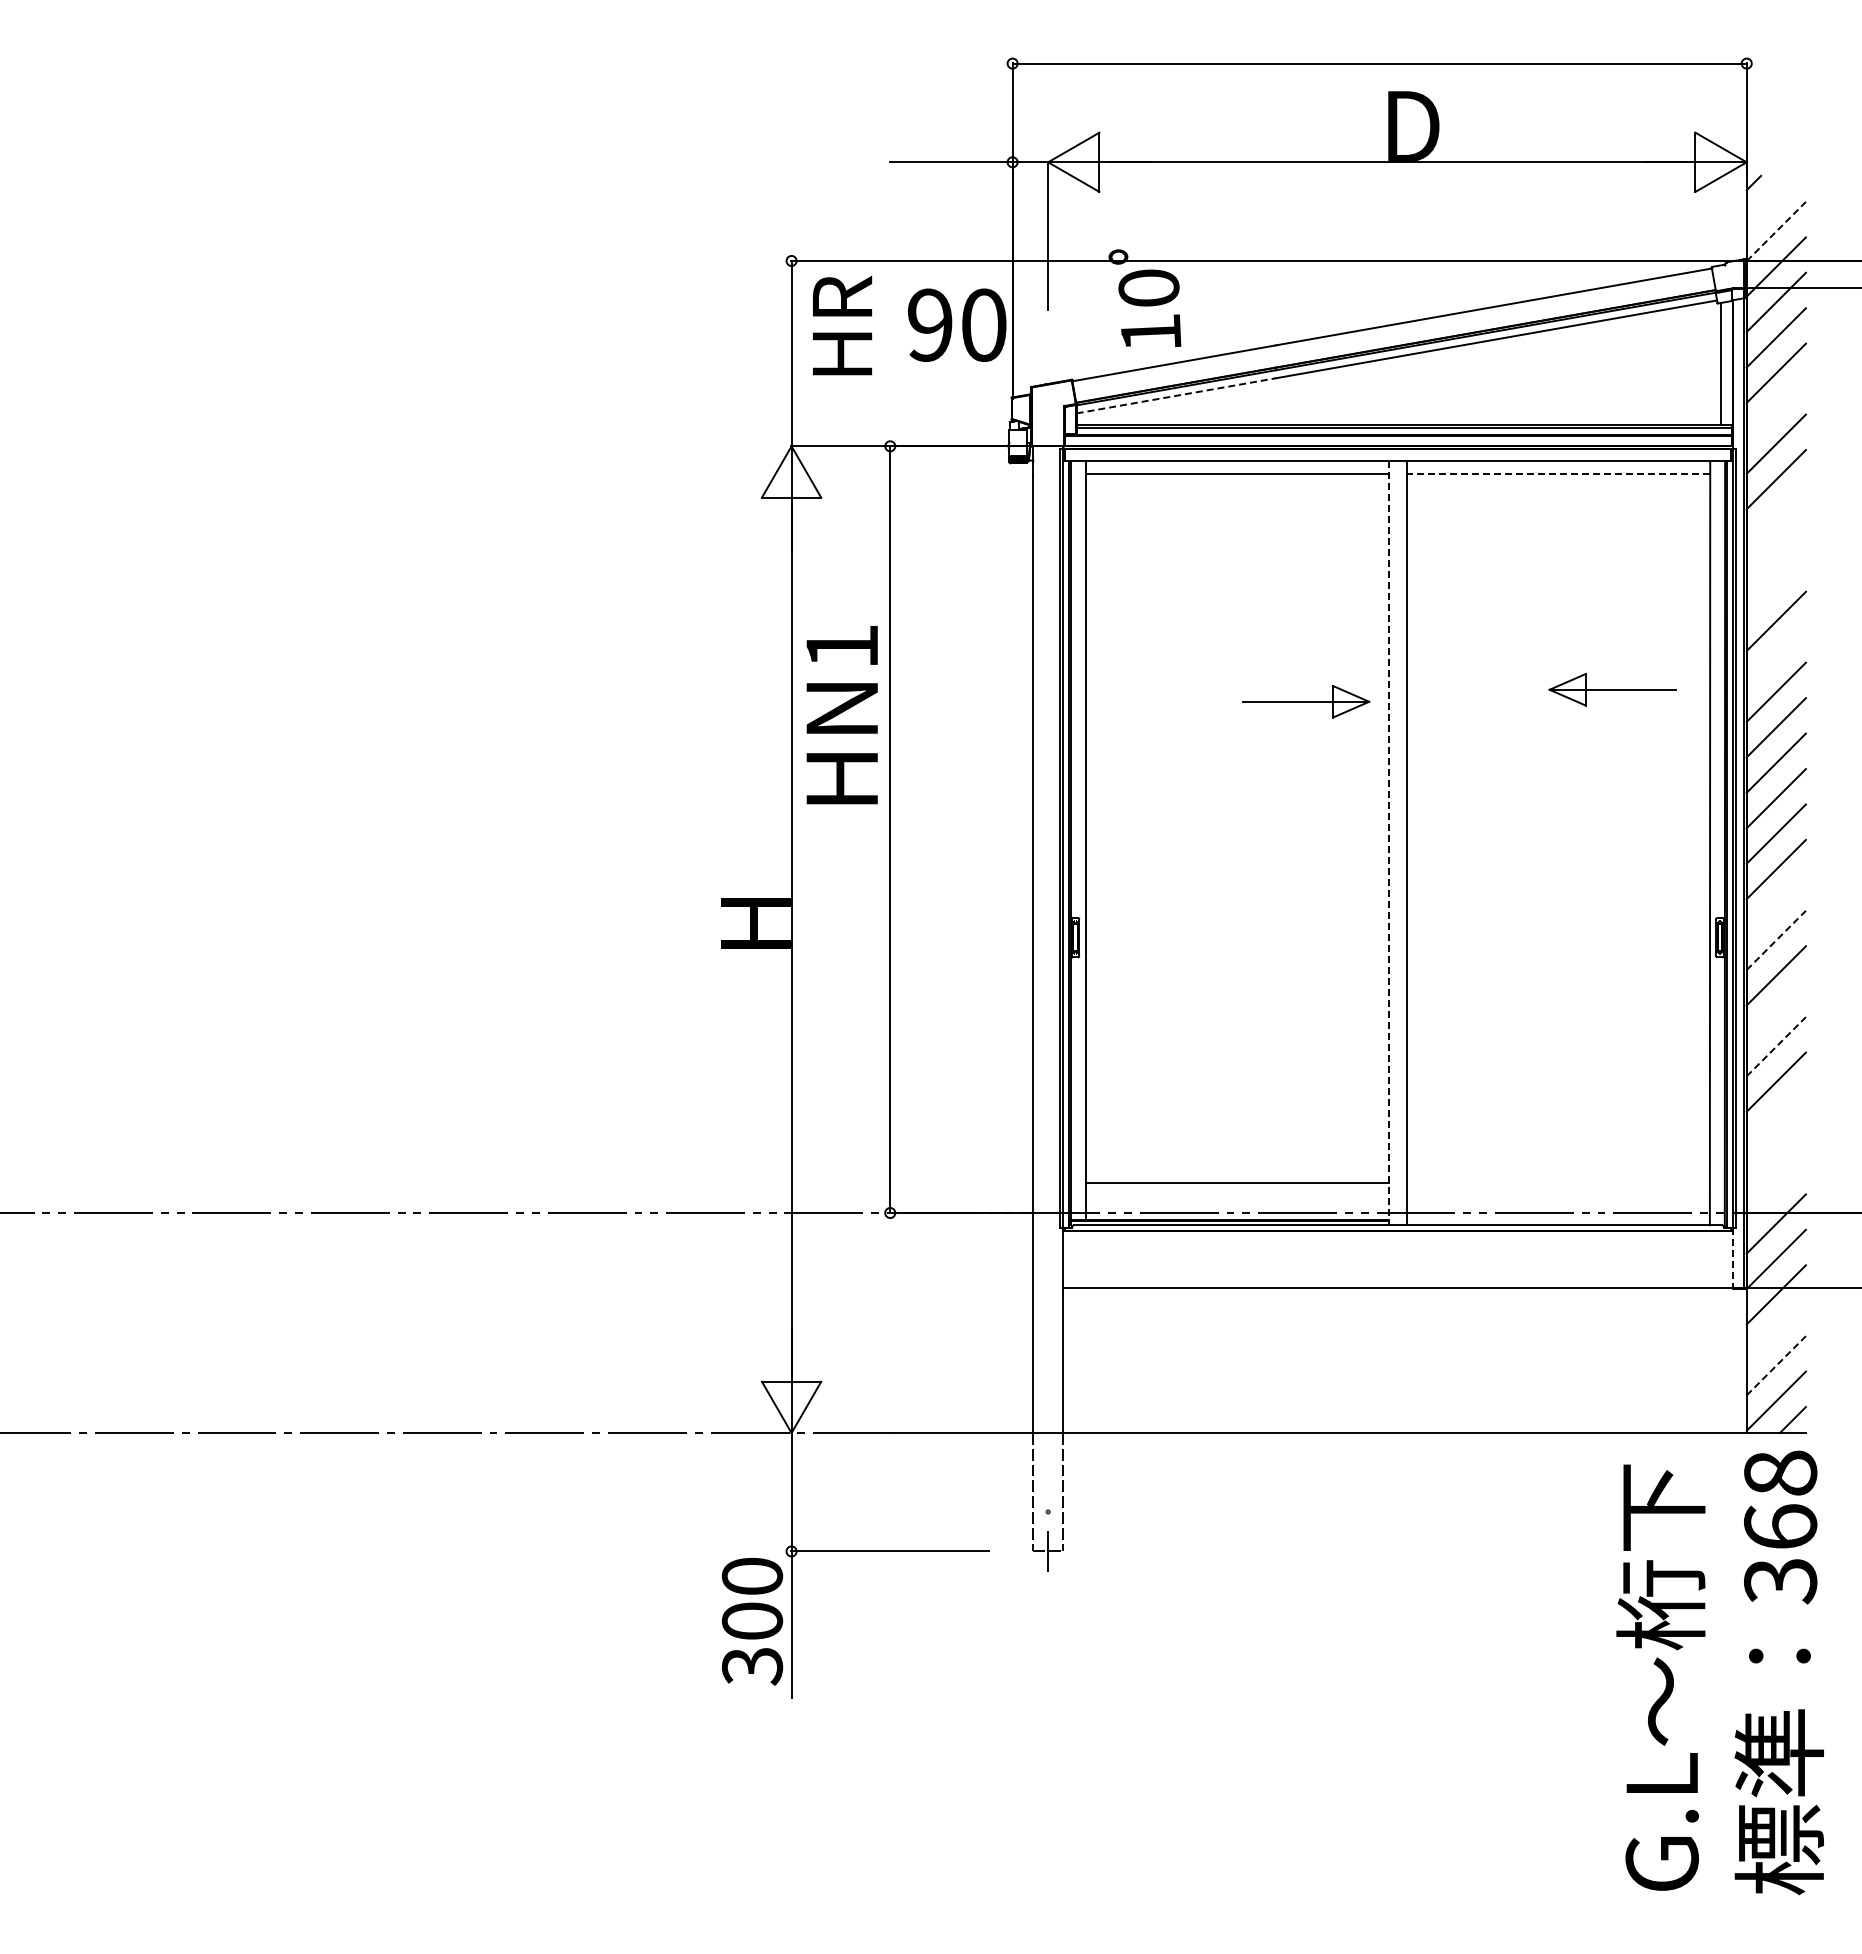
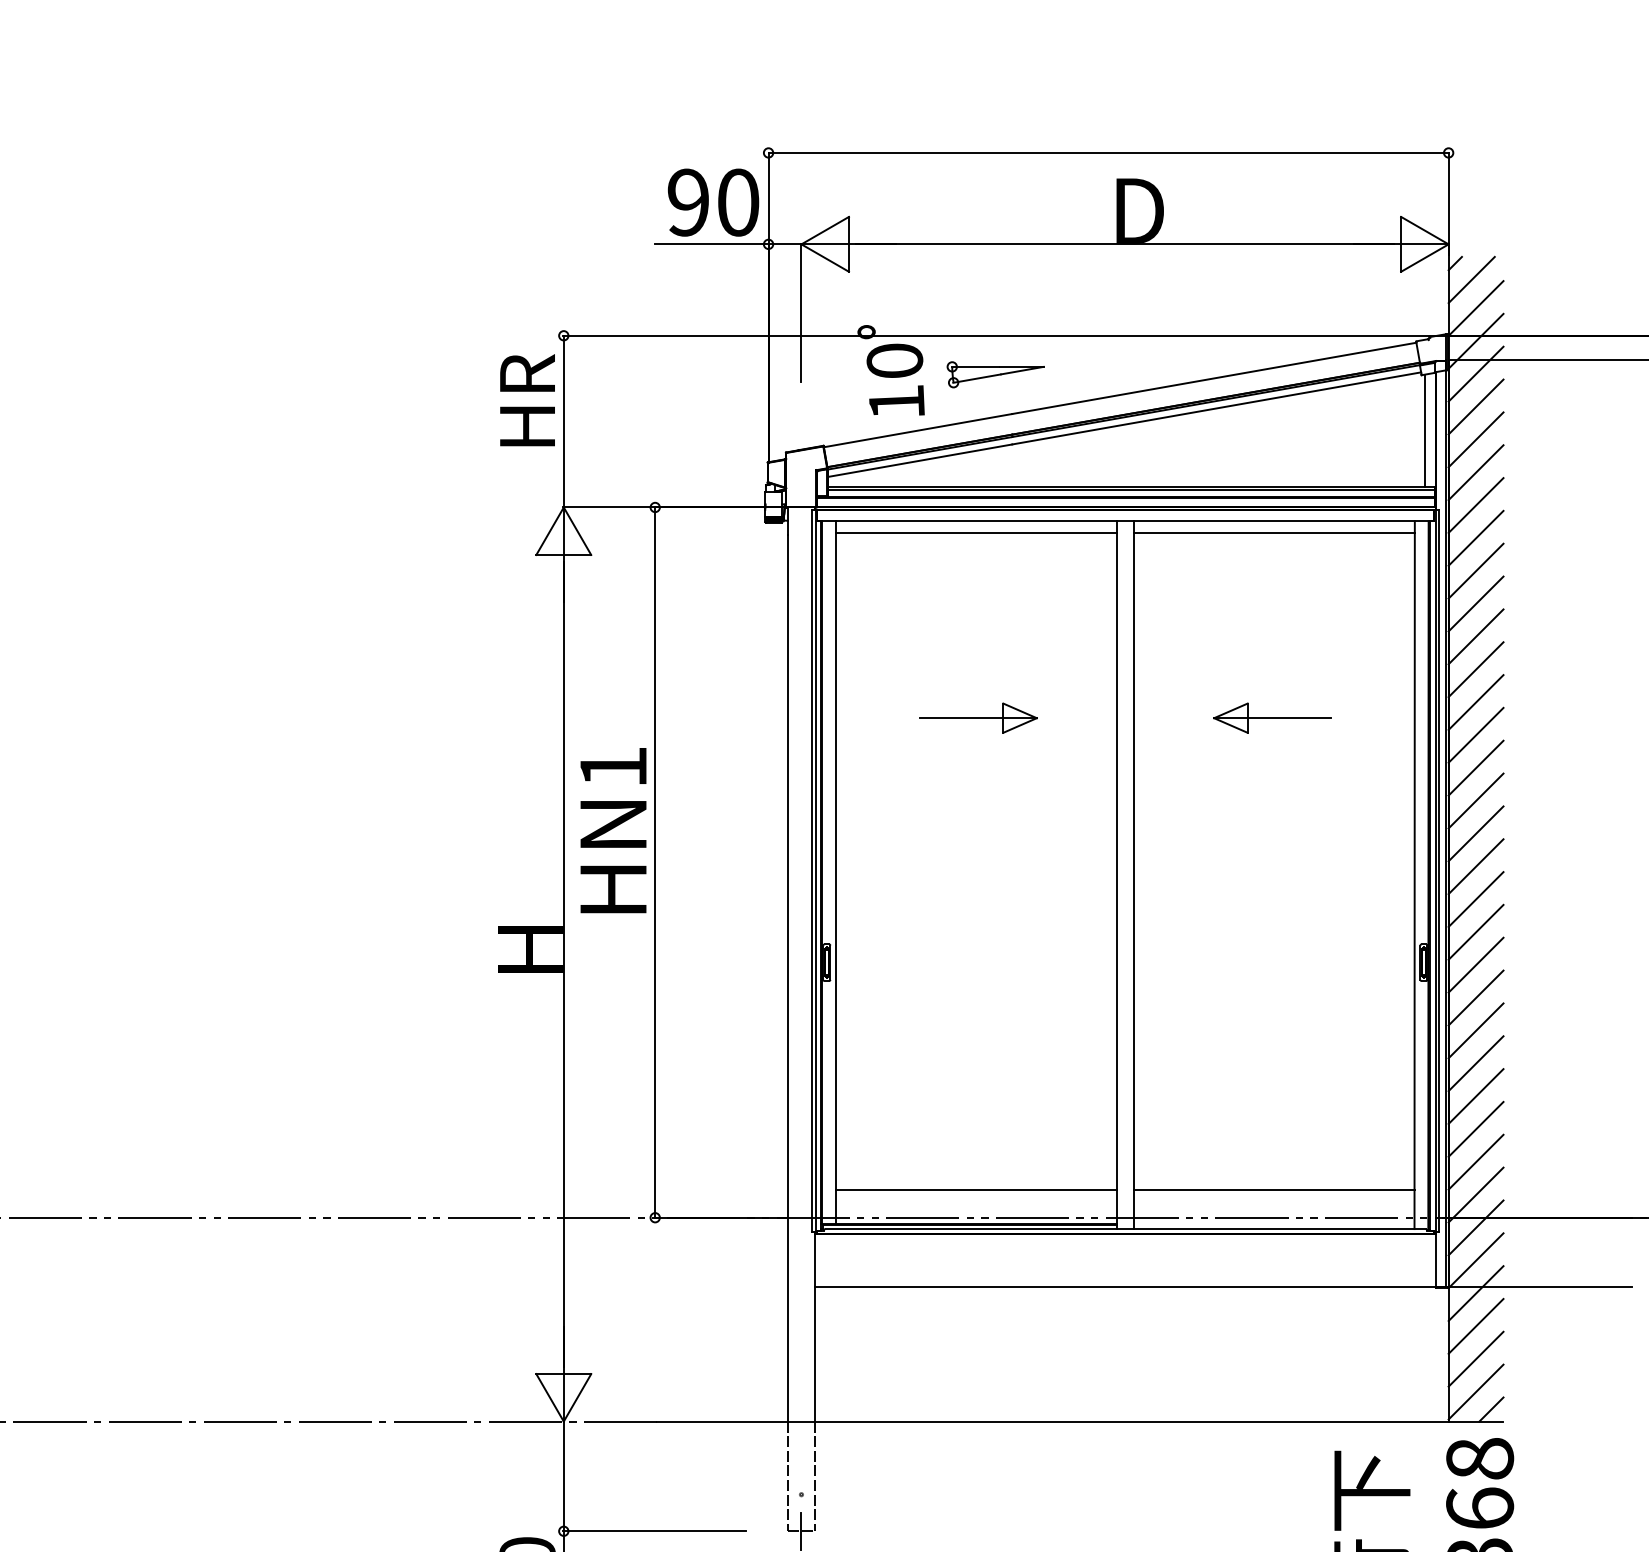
line: (1771, 200) -> (1471, 279), added
line: (1776, 231) -> (1476, 308), dashed -> solid
part: (1257, 302) -> (995, 374), added
text: (957, 324) -> (713, 201), moved
text: (842, 325) -> (527, 400), moved
line: (1176, 395) -> (920, 460), dashed -> solid
line: (1775, 408) -> (1475, 472), added
line: (1558, 473) -> (1274, 532), dashed -> solid
line: (1775, 514) -> (1475, 570), added
line: (1775, 550) -> (1475, 603), added
line: (1775, 585) -> (1475, 636), added
line: (1775, 656) -> (1475, 702), added
part: (1612, 689) -> (1272, 717), moved
part: (1306, 701) -> (978, 717), moved
text: (841, 715) -> (612, 830), moved
line: (1389, 843) -> (1117, 875), dashed -> solid
line: (1775, 904) -> (1475, 931), added
line: (1776, 940) -> (1476, 965), dashed -> solid
line: (1775, 1010) -> (1475, 1030), added
line: (1776, 1046) -> (1476, 1063), dashed -> solid
line: (1775, 1117) -> (1475, 1129), added
line: (1775, 1152) -> (1475, 1161), added
line: (1557, 1183) -> (1273, 1190), added
line: (1775, 1188) -> (1475, 1195), added
line: (1733, 1258) -> (1436, 1259), dashed -> solid
line: (1775, 1329) -> (1475, 1325), added
line: (1776, 1365) -> (1476, 1359), dashed -> solid

